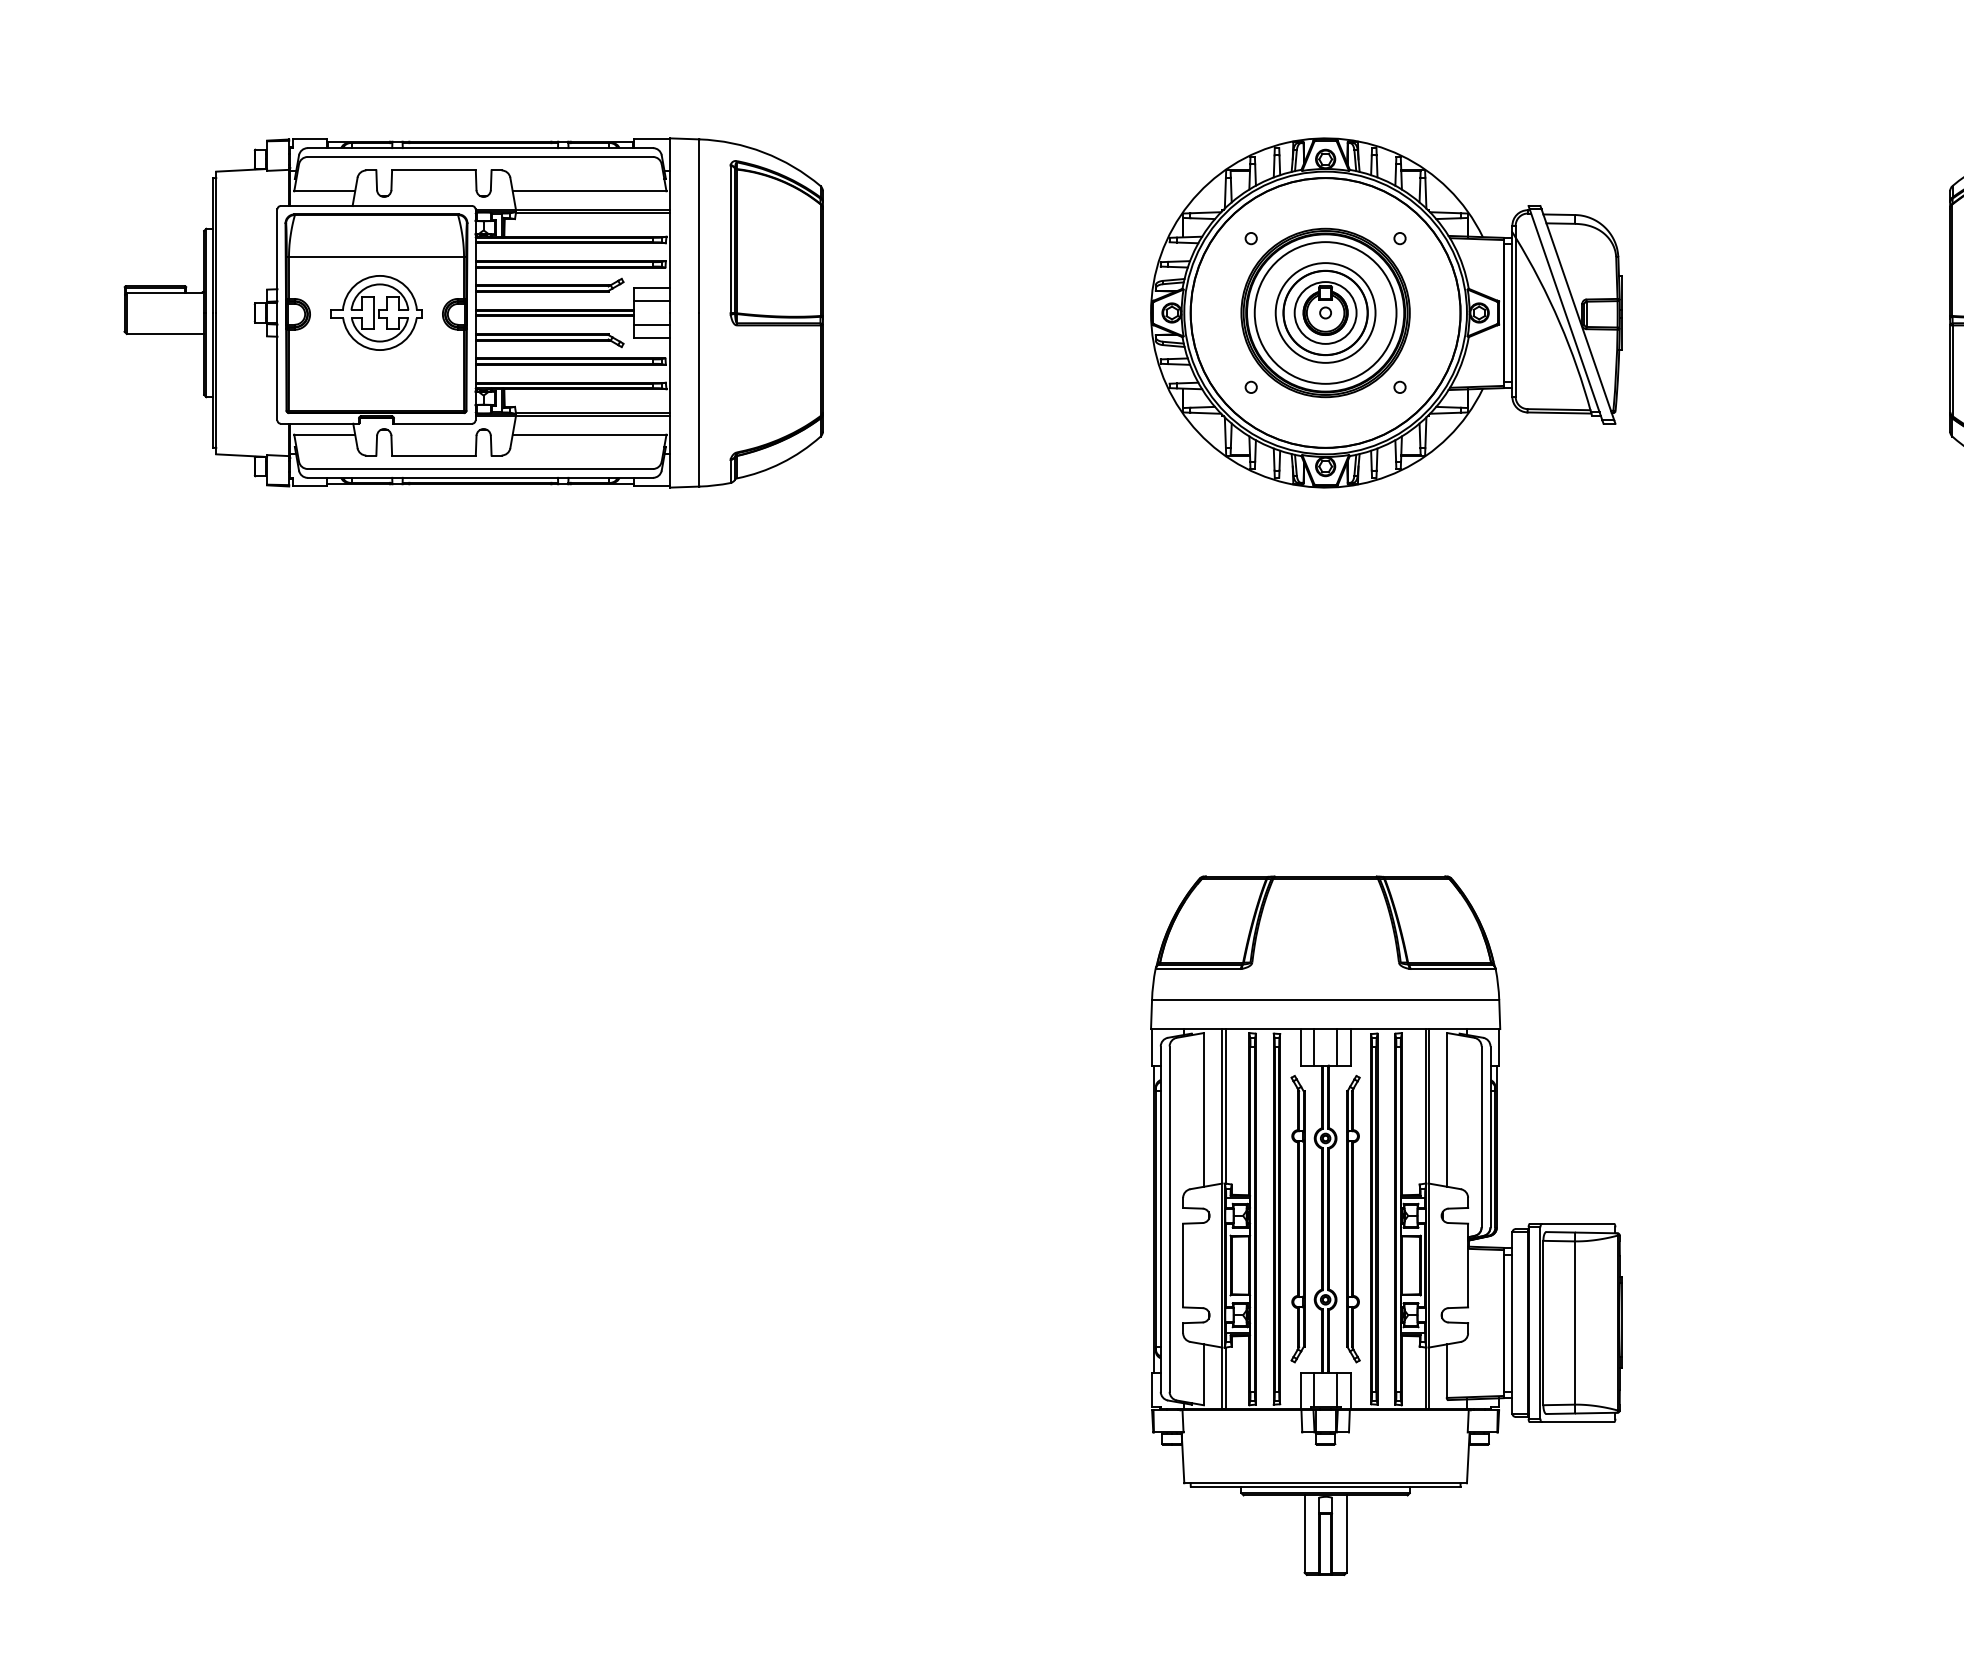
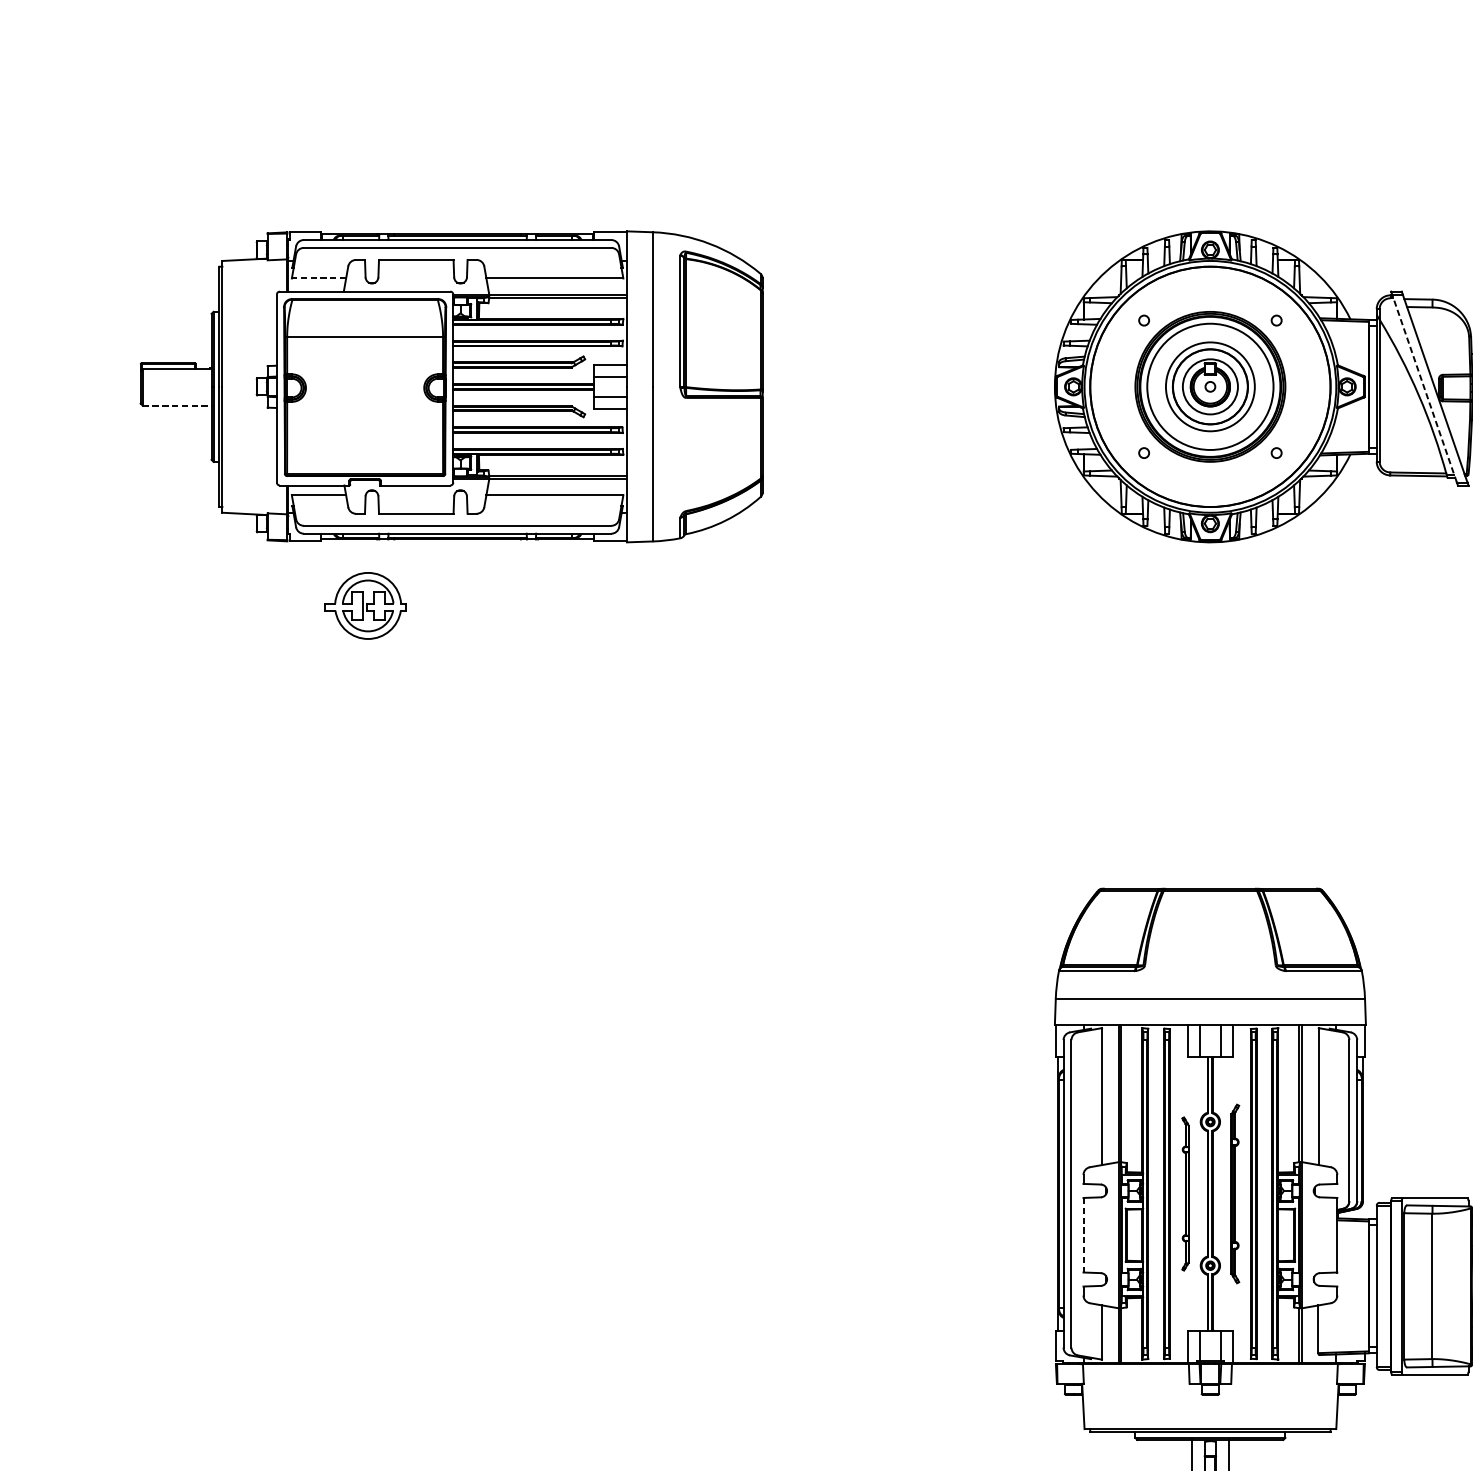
line: (324, 191) -> (318, 278), solid -> dashed
part: (376, 312) -> (365, 605), moved
line: (1566, 314) -> (1424, 388), solid -> dashed
line: (165, 333) -> (177, 405), solid -> dashed
part: (1297, 1219) -> (1185, 1194), size x0.6
part: (1353, 1219) -> (1235, 1194), size x0.7
line: (1183, 1265) -> (1083, 1235), solid -> dashed

